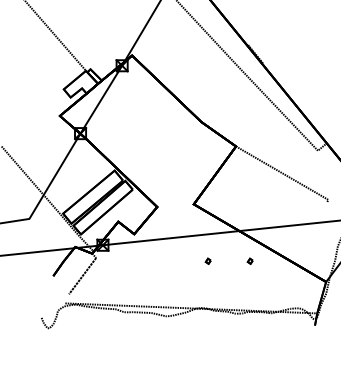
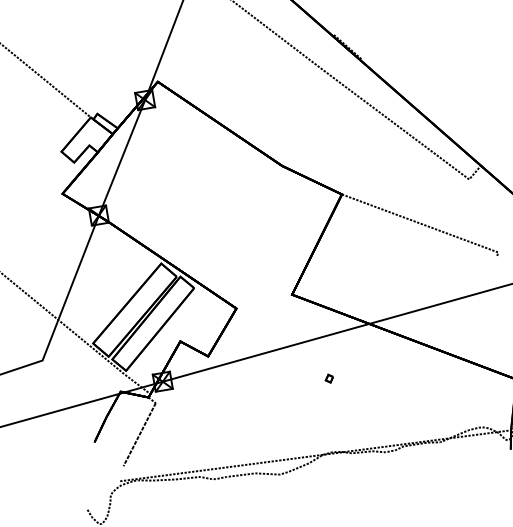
part: (249, 260) -> (392, 366), removed

